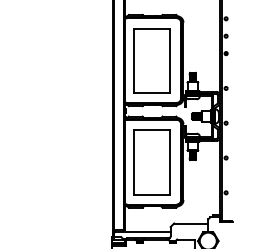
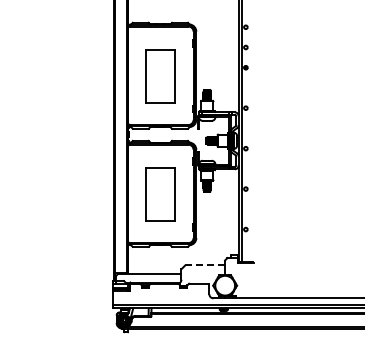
part: (151, 61) -> (159, 76), size x0.7
part: (151, 162) -> (159, 194), size x0.7
line: (191, 223) -> (205, 265), solid -> dashed

